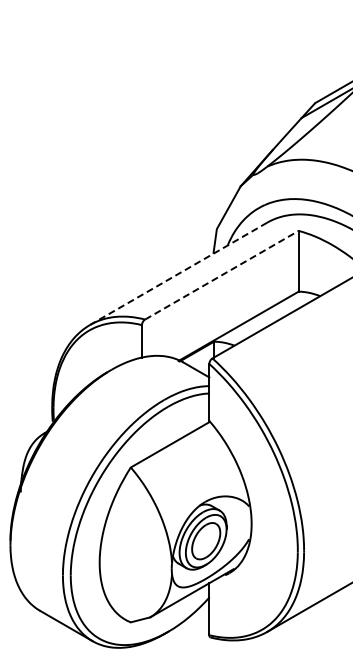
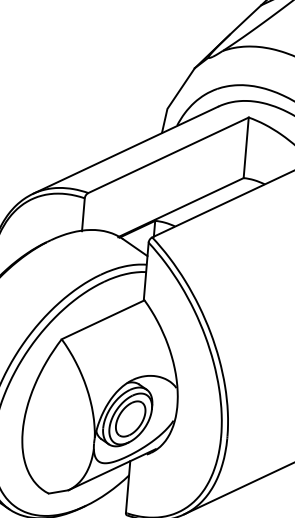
line: (178, 274) -> (125, 150), dashed -> solid
line: (221, 275) -> (168, 155), dashed -> solid

